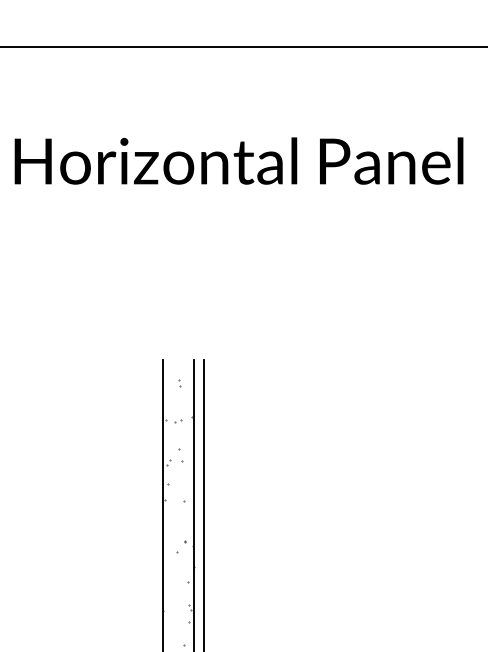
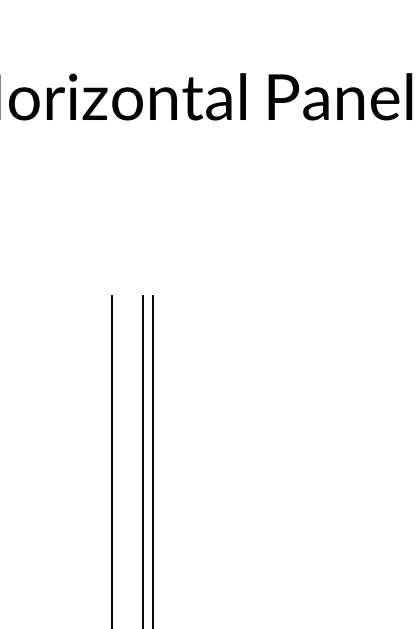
hatch: (177, 512) -> (126, 448), removed

